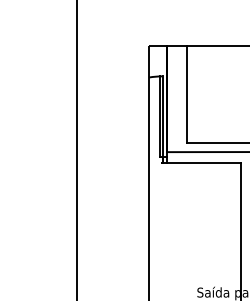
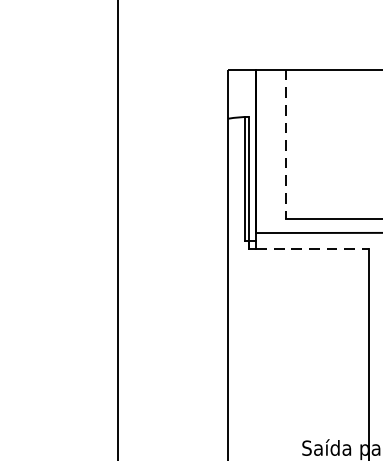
line: (186, 94) -> (285, 144), solid -> dashed
line: (204, 162) -> (313, 248), solid -> dashed

